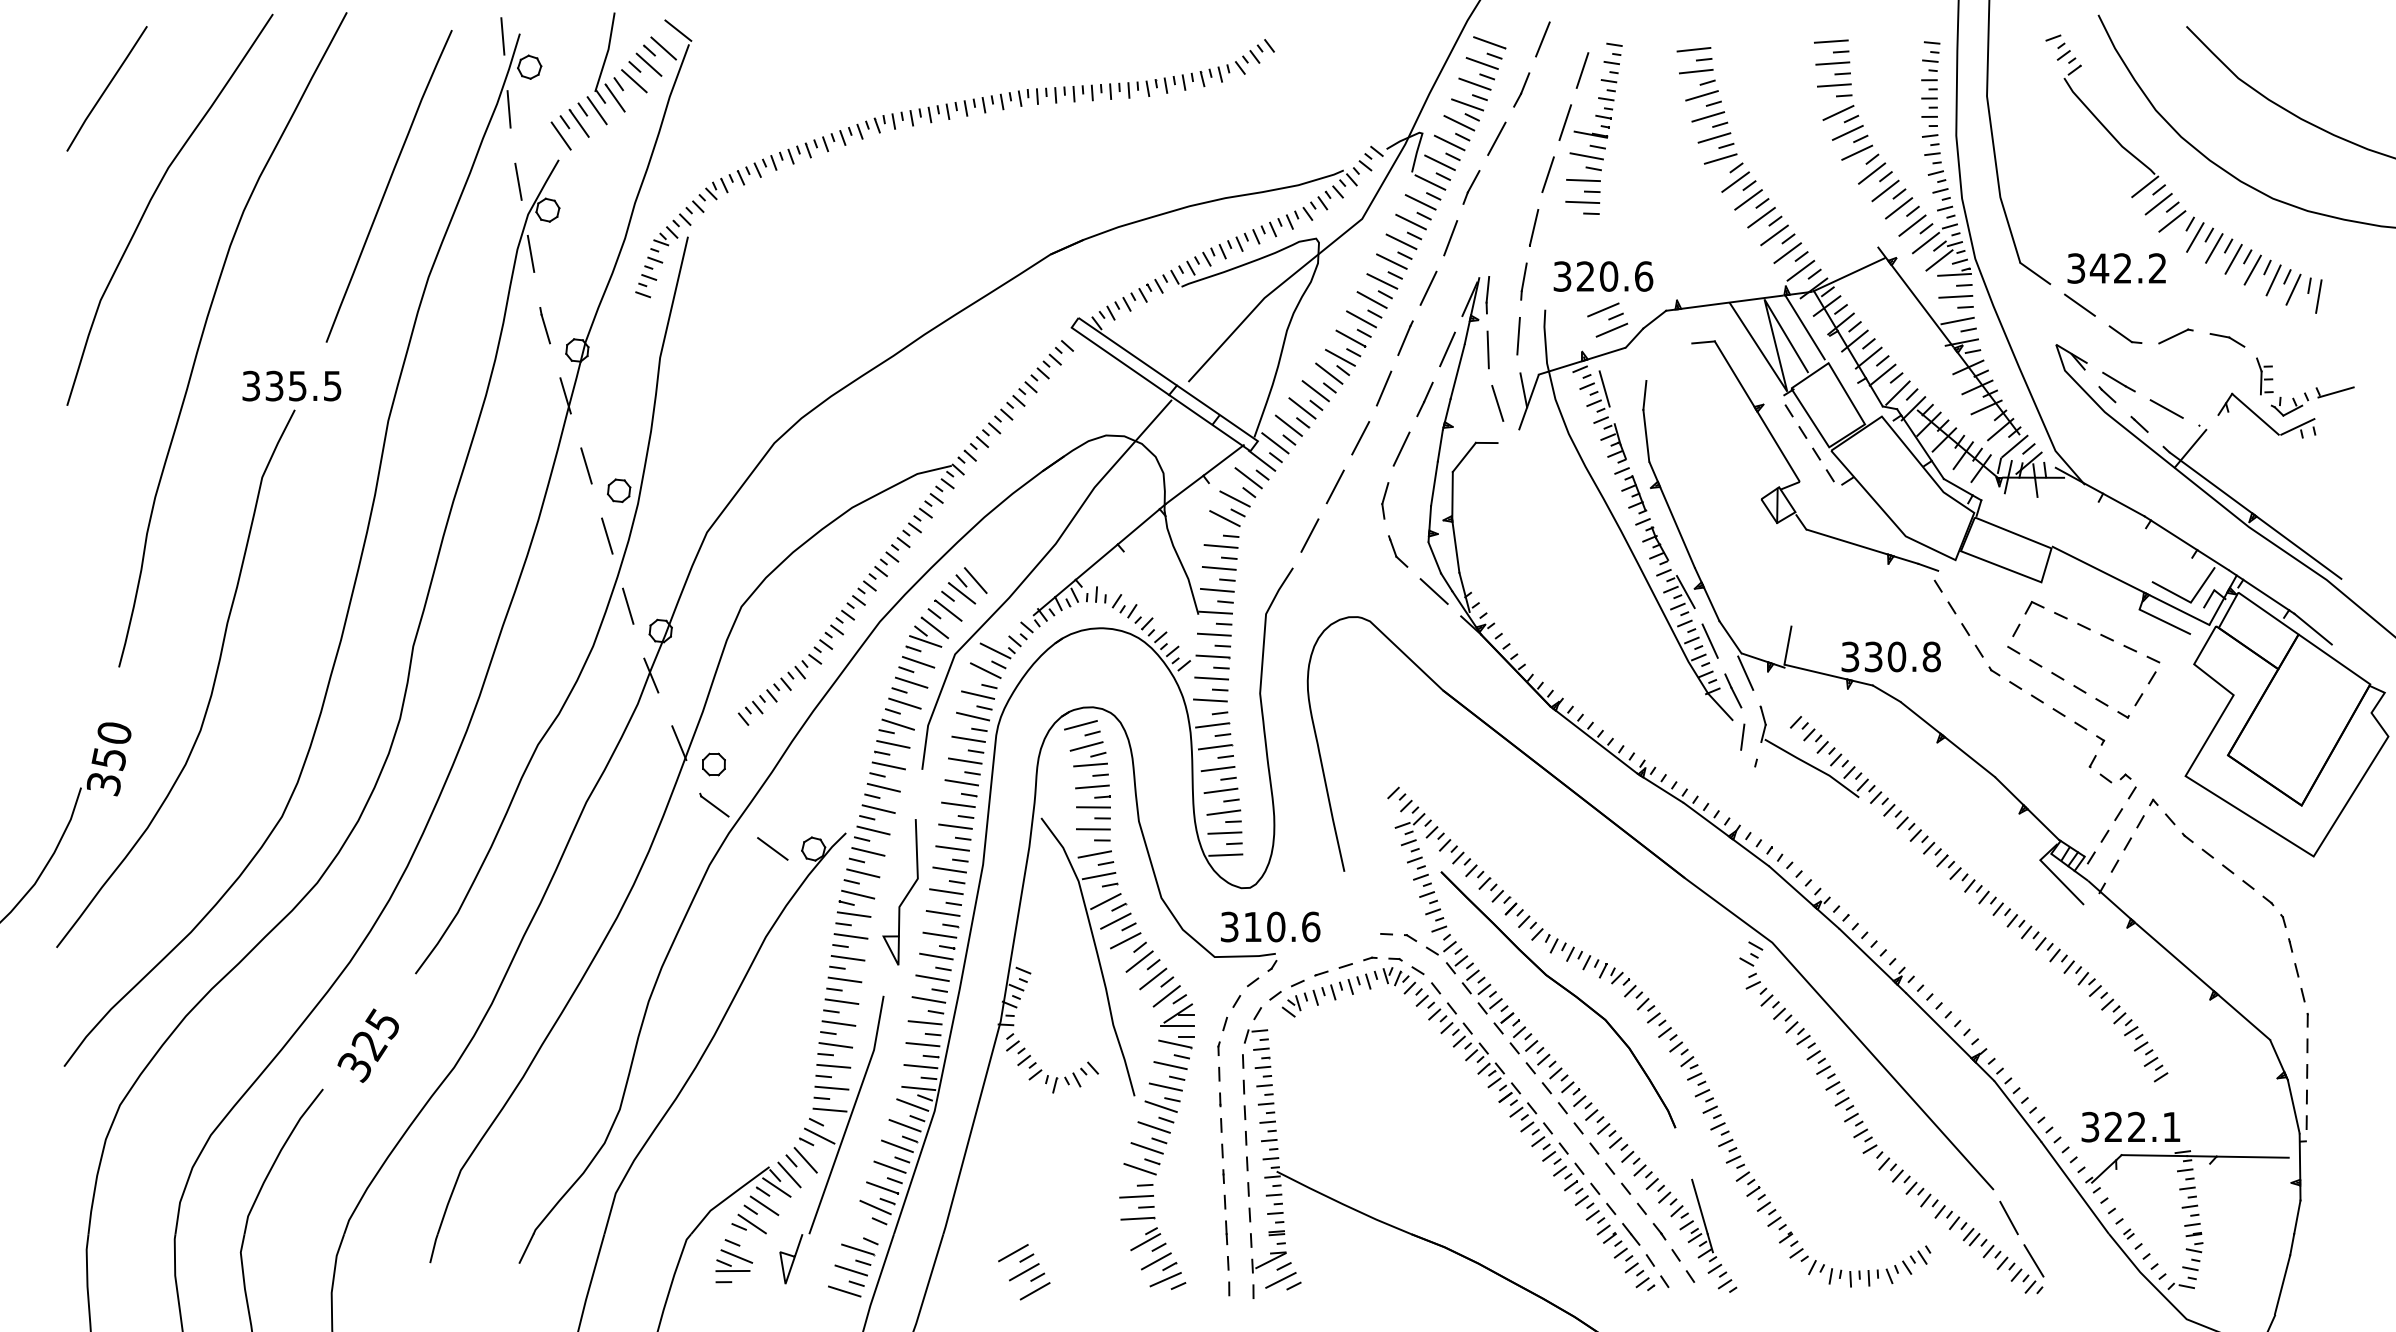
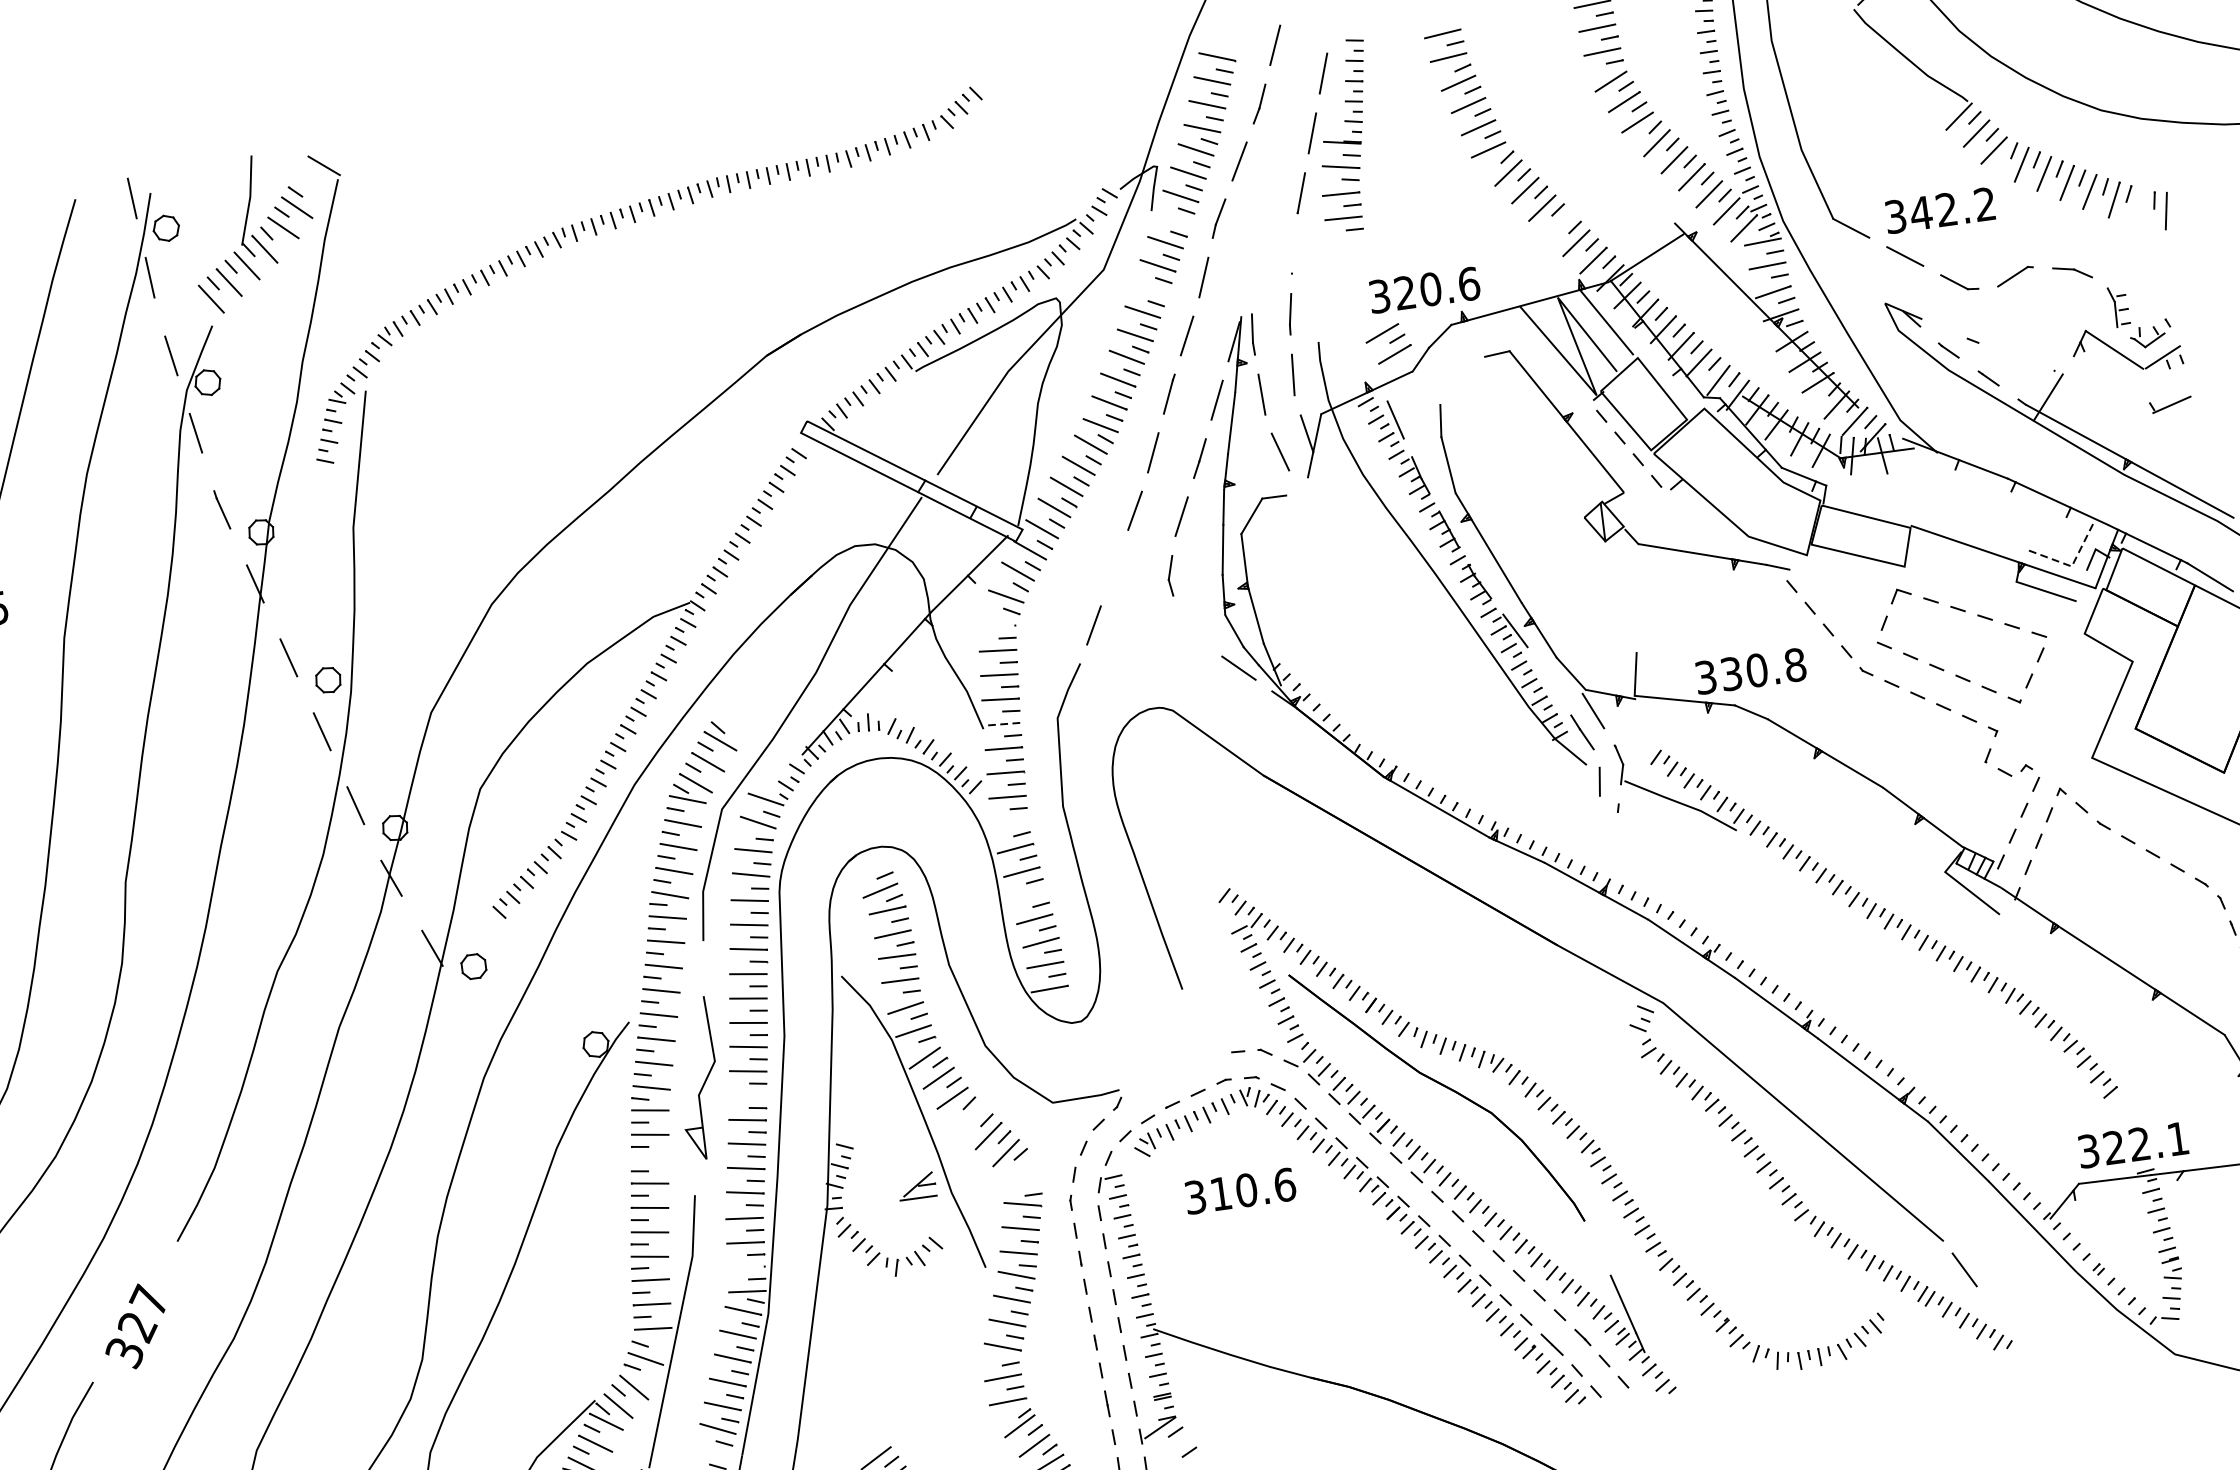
line: (663, 48) -> (310, 187), removed
line: (1430, 182) -> (1173, 219), removed
line: (1533, 227) -> (1293, 253), removed
line: (1774, 235) -> (1559, 225), removed
line: (1401, 241) -> (1150, 288), removed
text: (1603, 276) -> (1424, 290), moved
line: (2293, 289) -> (2137, 207), removed
line: (2114, 379) -> (1954, 332), removed
part: (2334, 392) -> (2170, 405), moved
line: (2166, 408) -> (2015, 356), removed
line: (1334, 486) -> (1113, 567), removed
line: (1224, 518) -> (997, 619), removed
part: (1398, 551) -> (1193, 629), removed
line: (975, 580) -> (733, 725), removed
line: (2190, 602) -> (2071, 566), solid -> dashed
line: (1215, 612) -> (1001, 724), solid -> dashed
line: (1709, 640) -> (1548, 680), removed
line: (1210, 700) -> (1009, 821), removed
line: (1080, 725) -> (870, 868), removed
line: (1217, 768) -> (1027, 895), removed
part: (714, 804) -> (480, 1010), removed
line: (772, 848) -> (550, 1050), removed
line: (942, 913) -> (747, 1095), removed
text: (1270, 926) -> (1240, 1190), moved
line: (847, 957) -> (649, 1158), removed
line: (1139, 961) -> (970, 1118), removed
part: (1177, 1014) -> (917, 1185), moved
text: (381, 1022) -> (147, 1300), 325 -> 327
line: (920, 1066) -> (746, 1267), removed
text: (2130, 1126) -> (2132, 1144), moved
line: (2033, 1260) -> (1997, 1312), removed
line: (1280, 1280) -> (1173, 1448), removed

